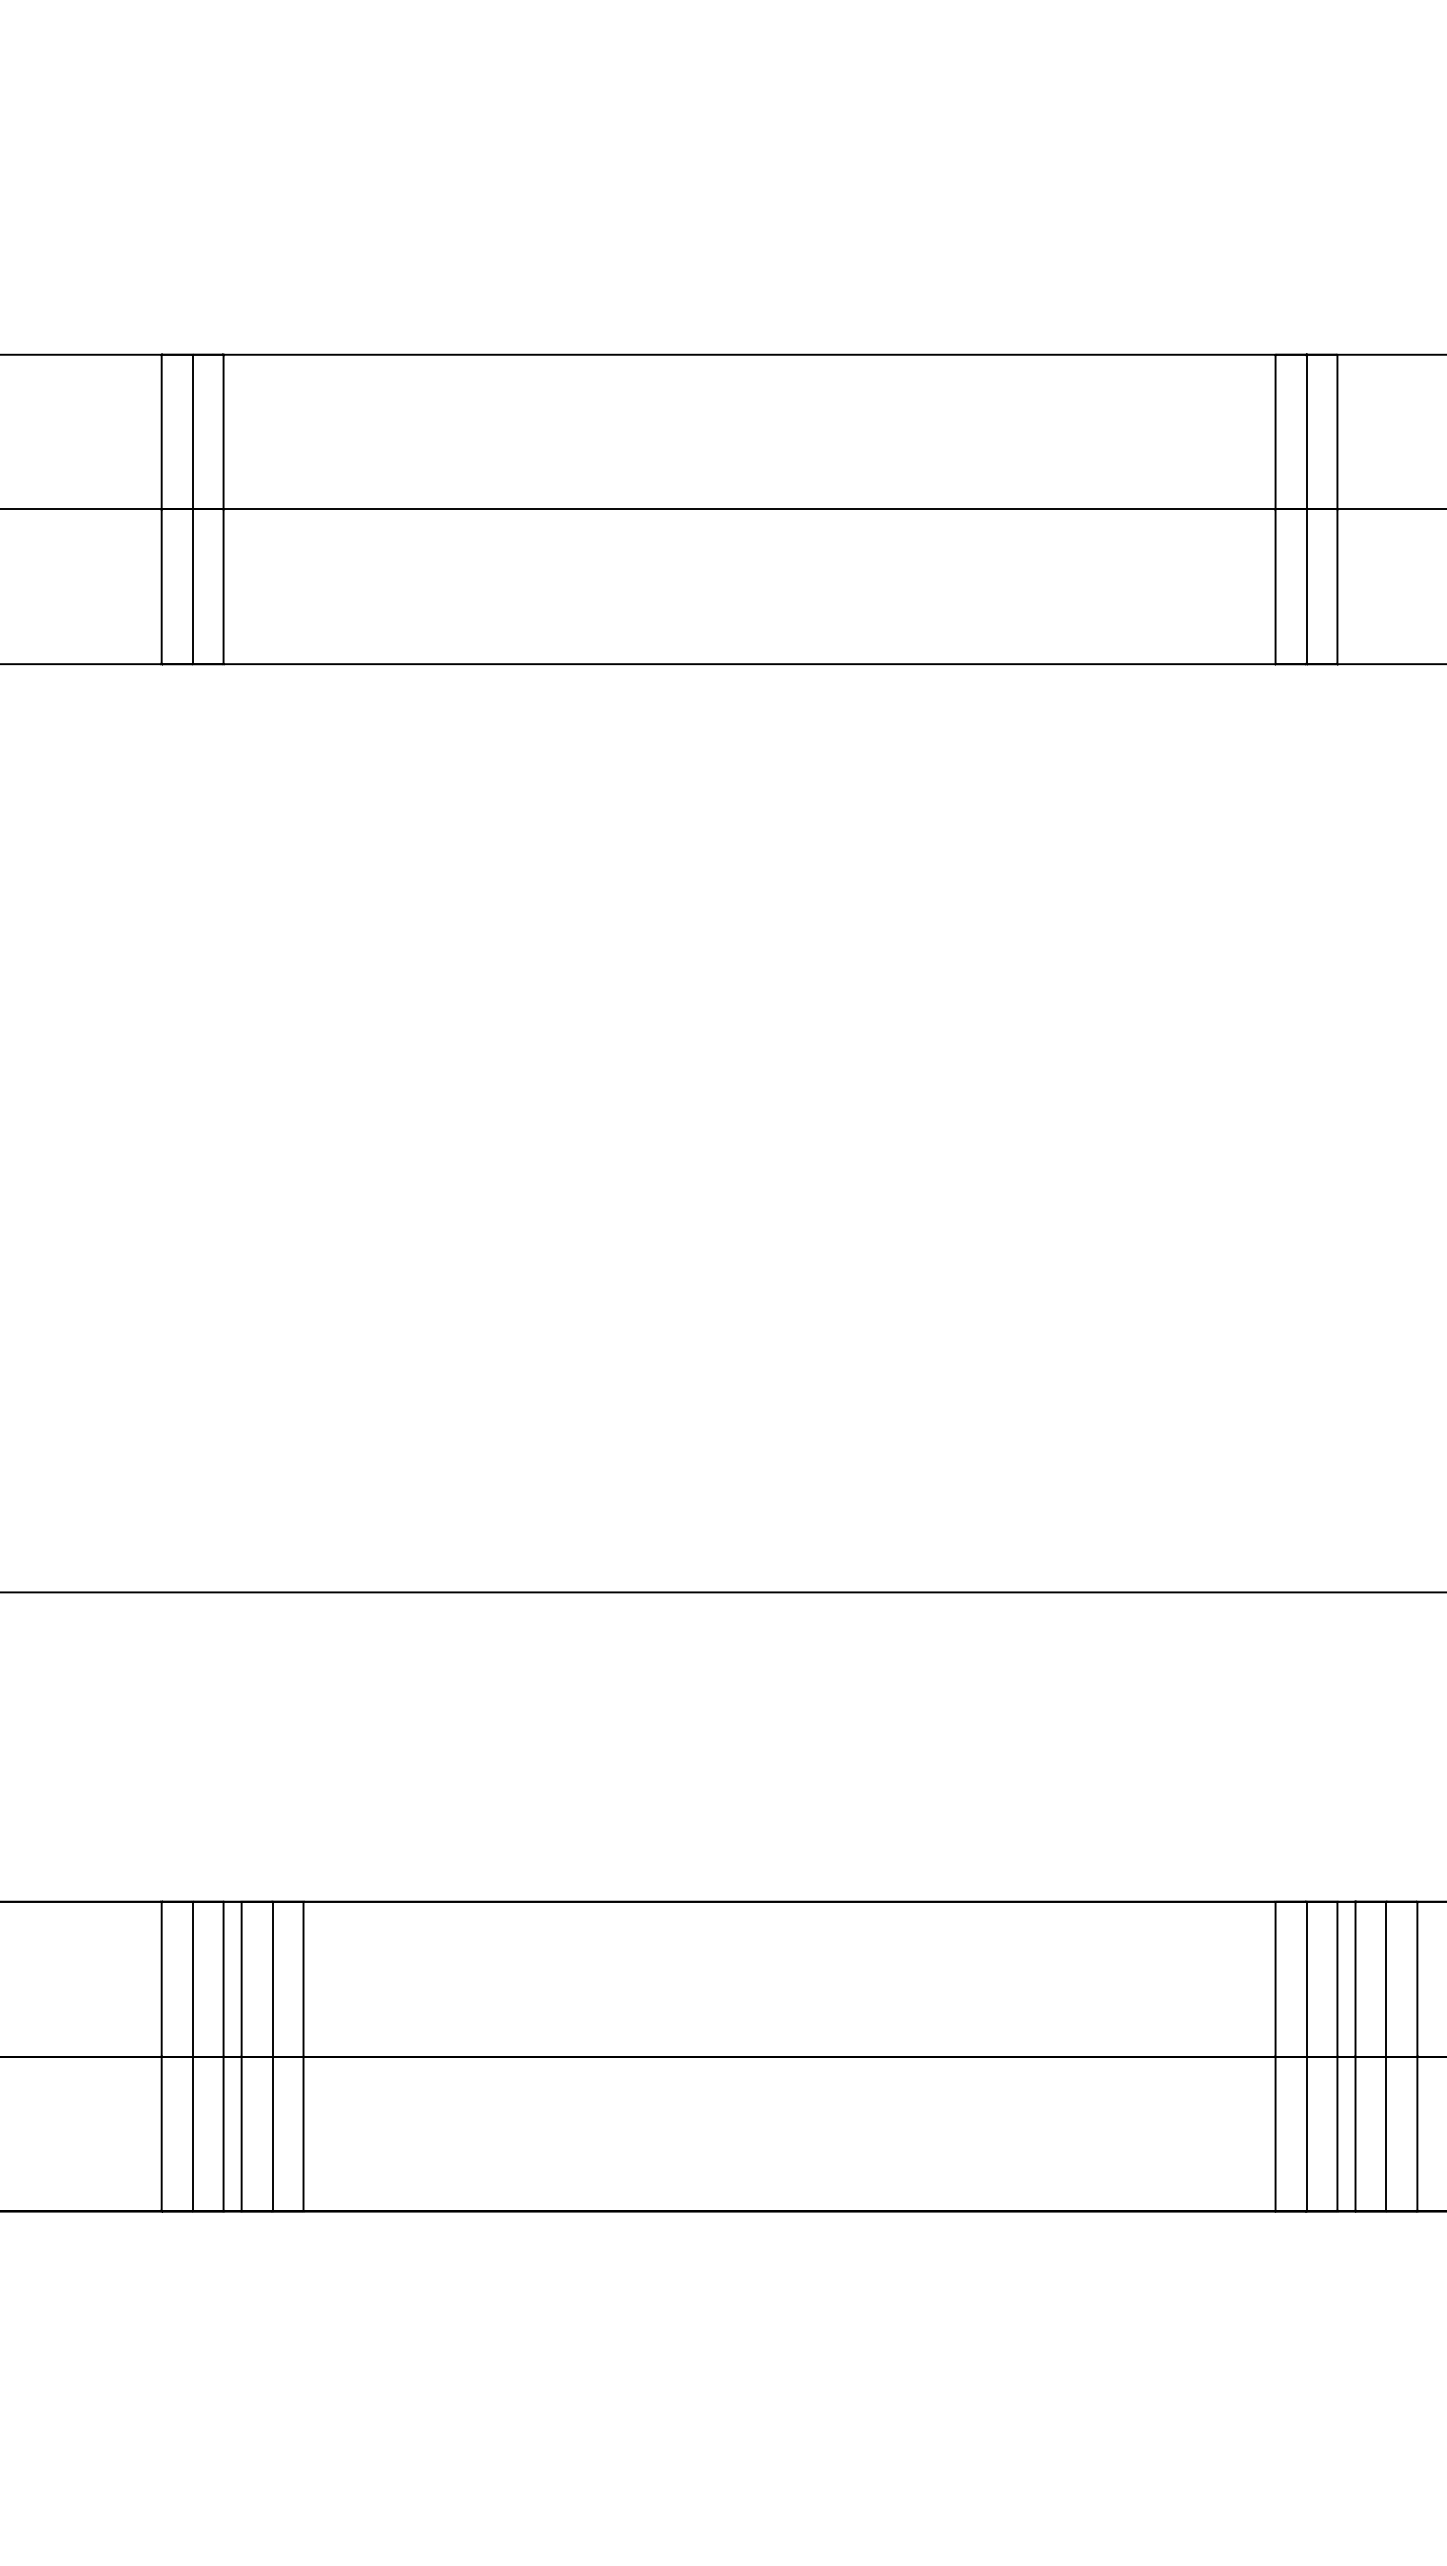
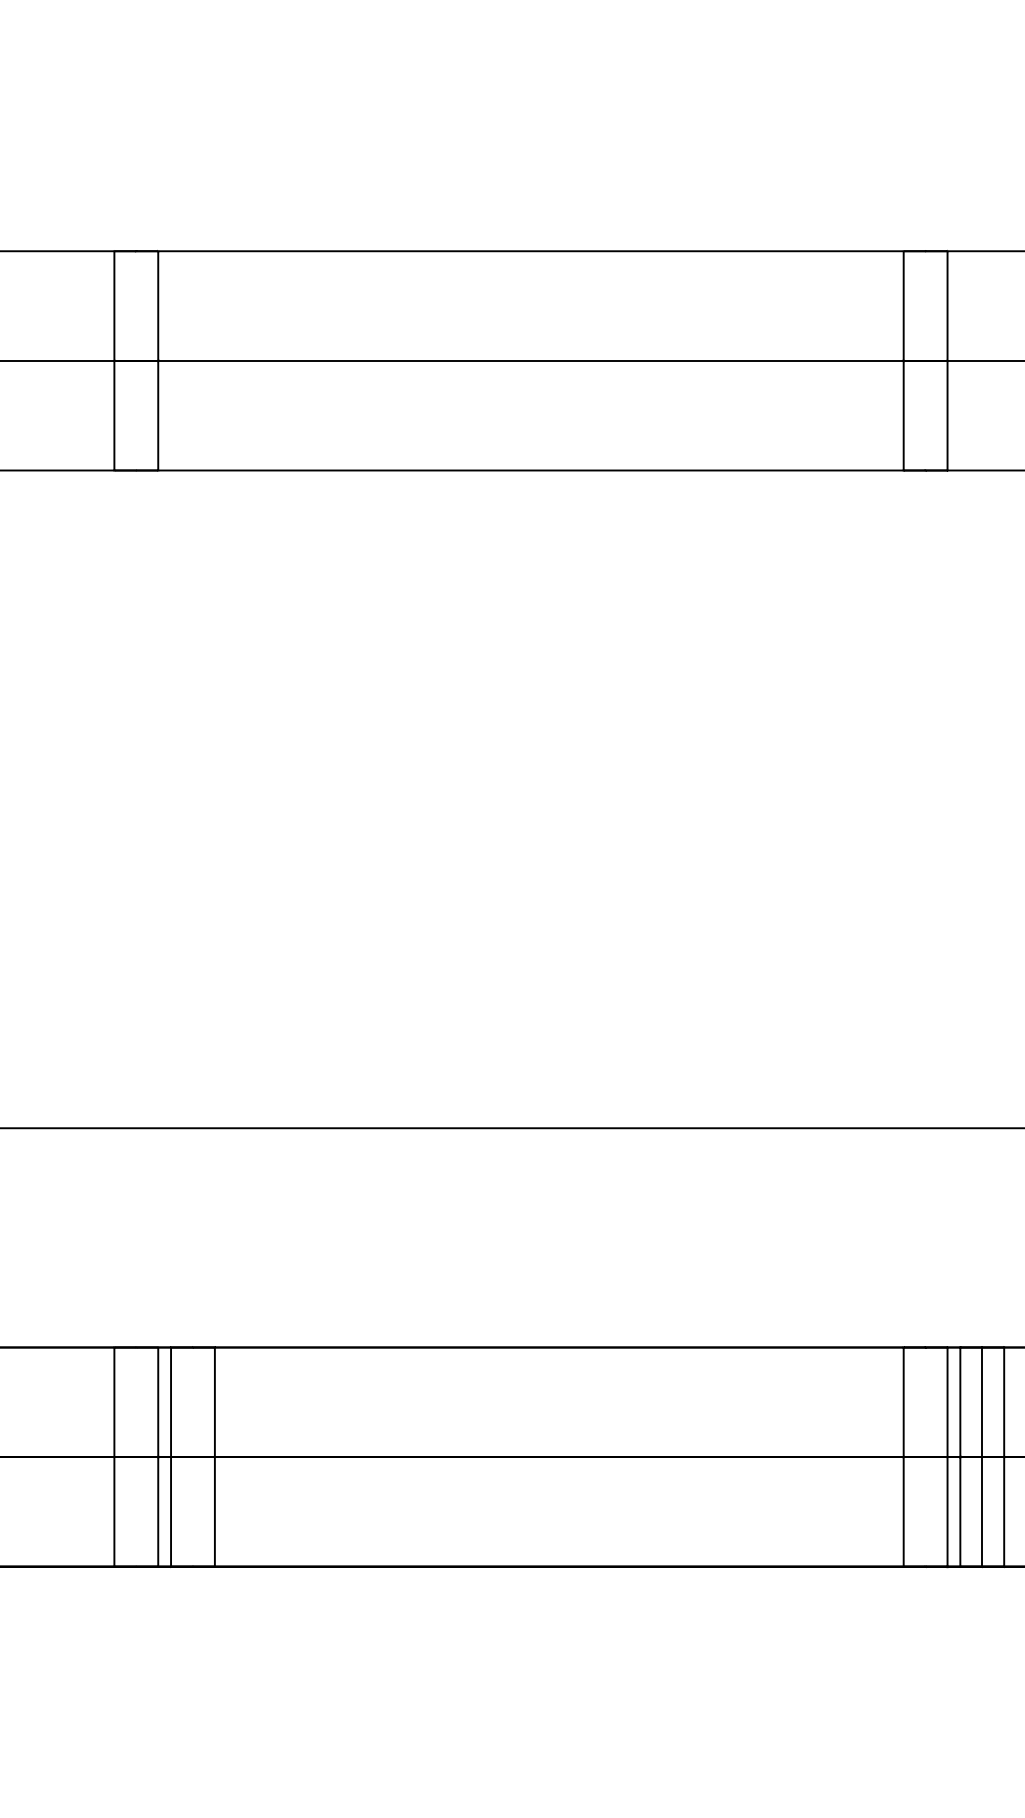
line: (192, 509) -> (136, 360), removed
line: (1306, 509) -> (925, 360), removed
line: (192, 2056) -> (136, 1457), removed
line: (272, 2056) -> (192, 1457), removed
line: (1306, 2056) -> (925, 1457), removed

